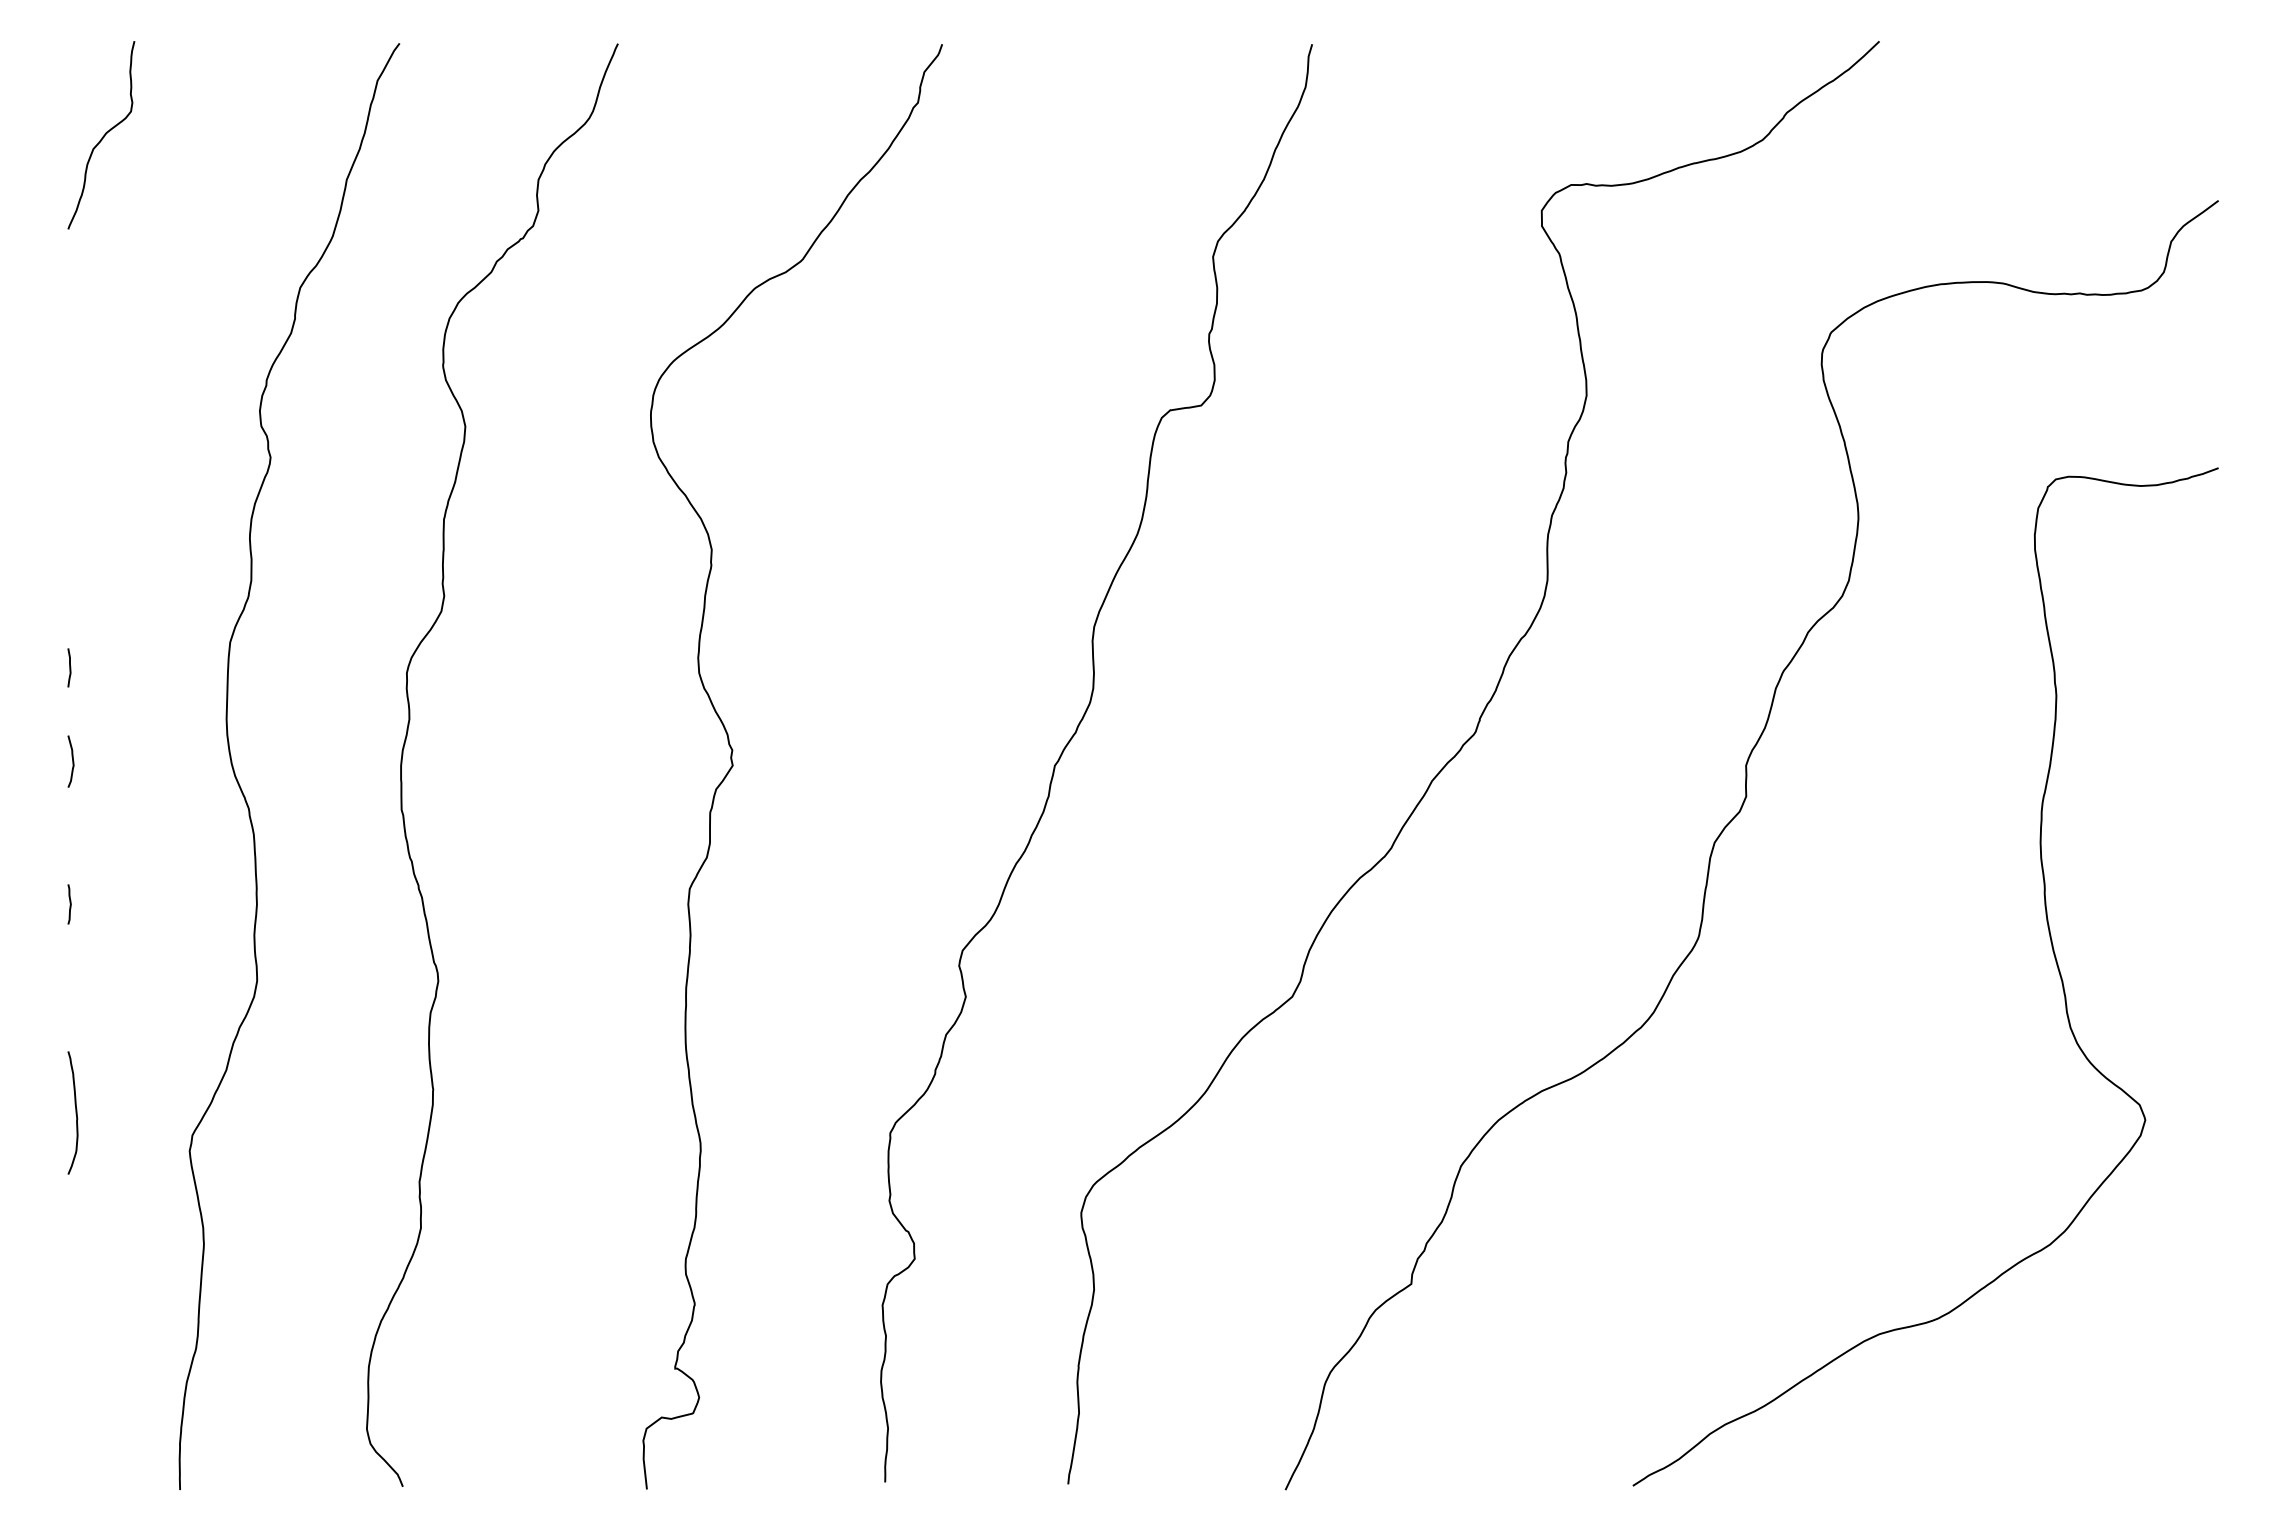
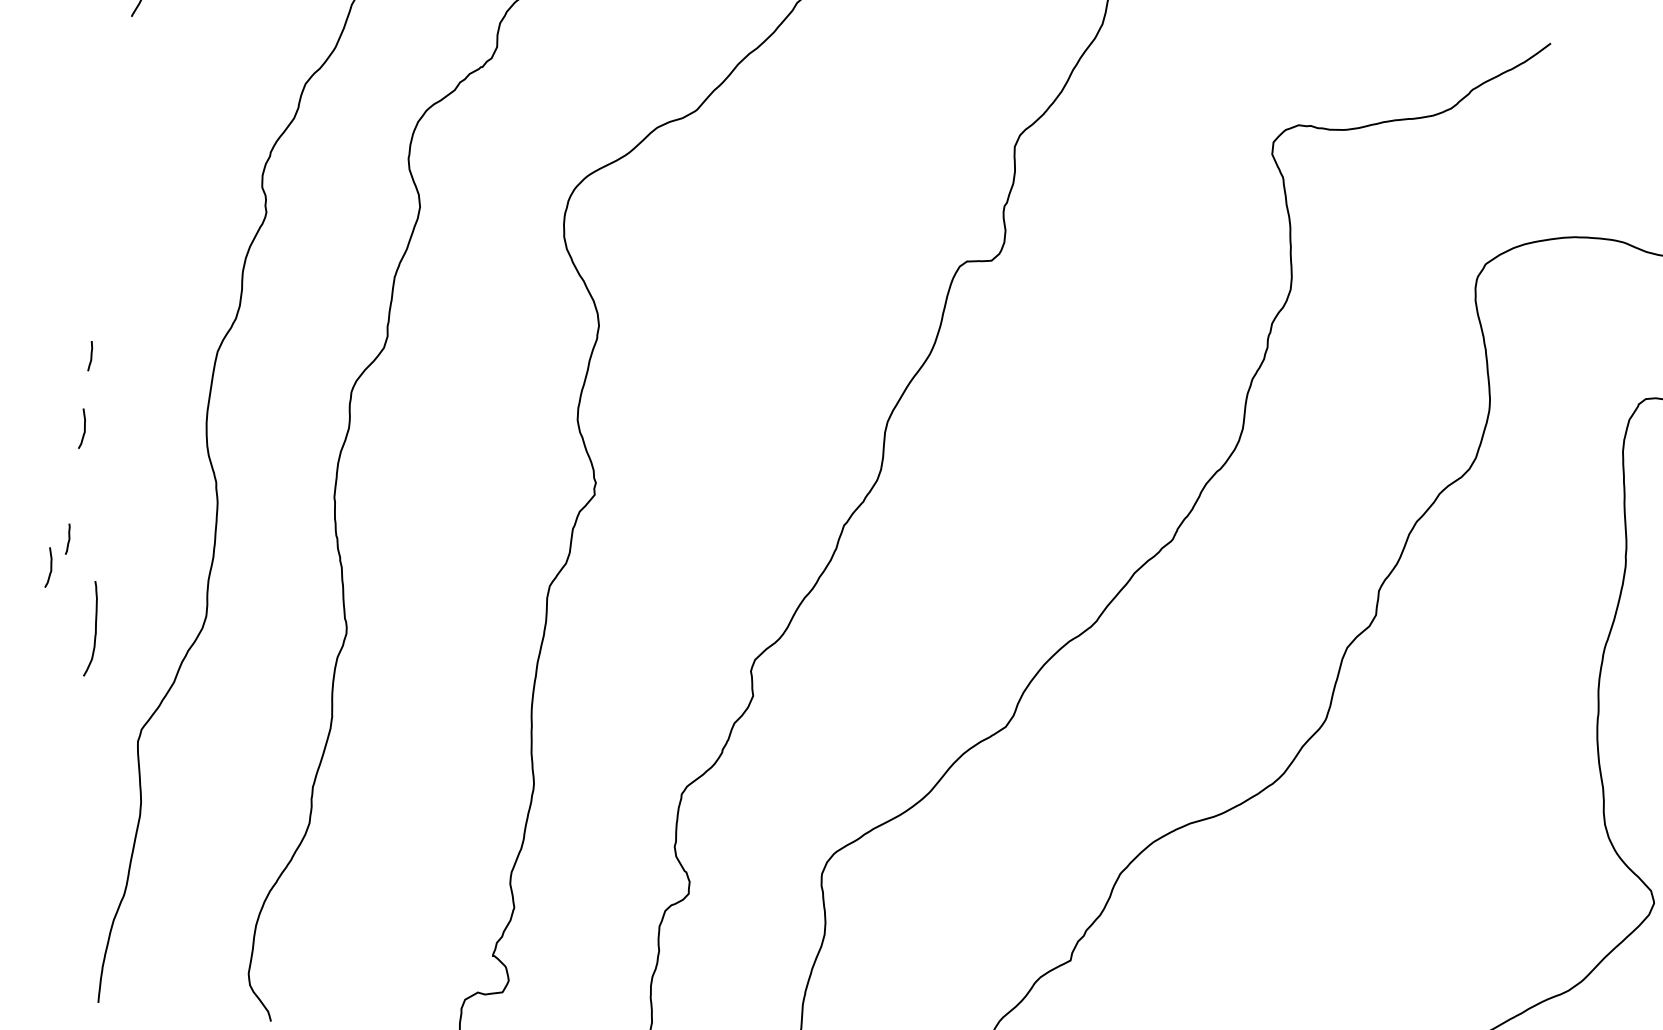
curve: (51, 943) -> (50, 567), added
curve: (75, 1112) -> (95, 628), moved

